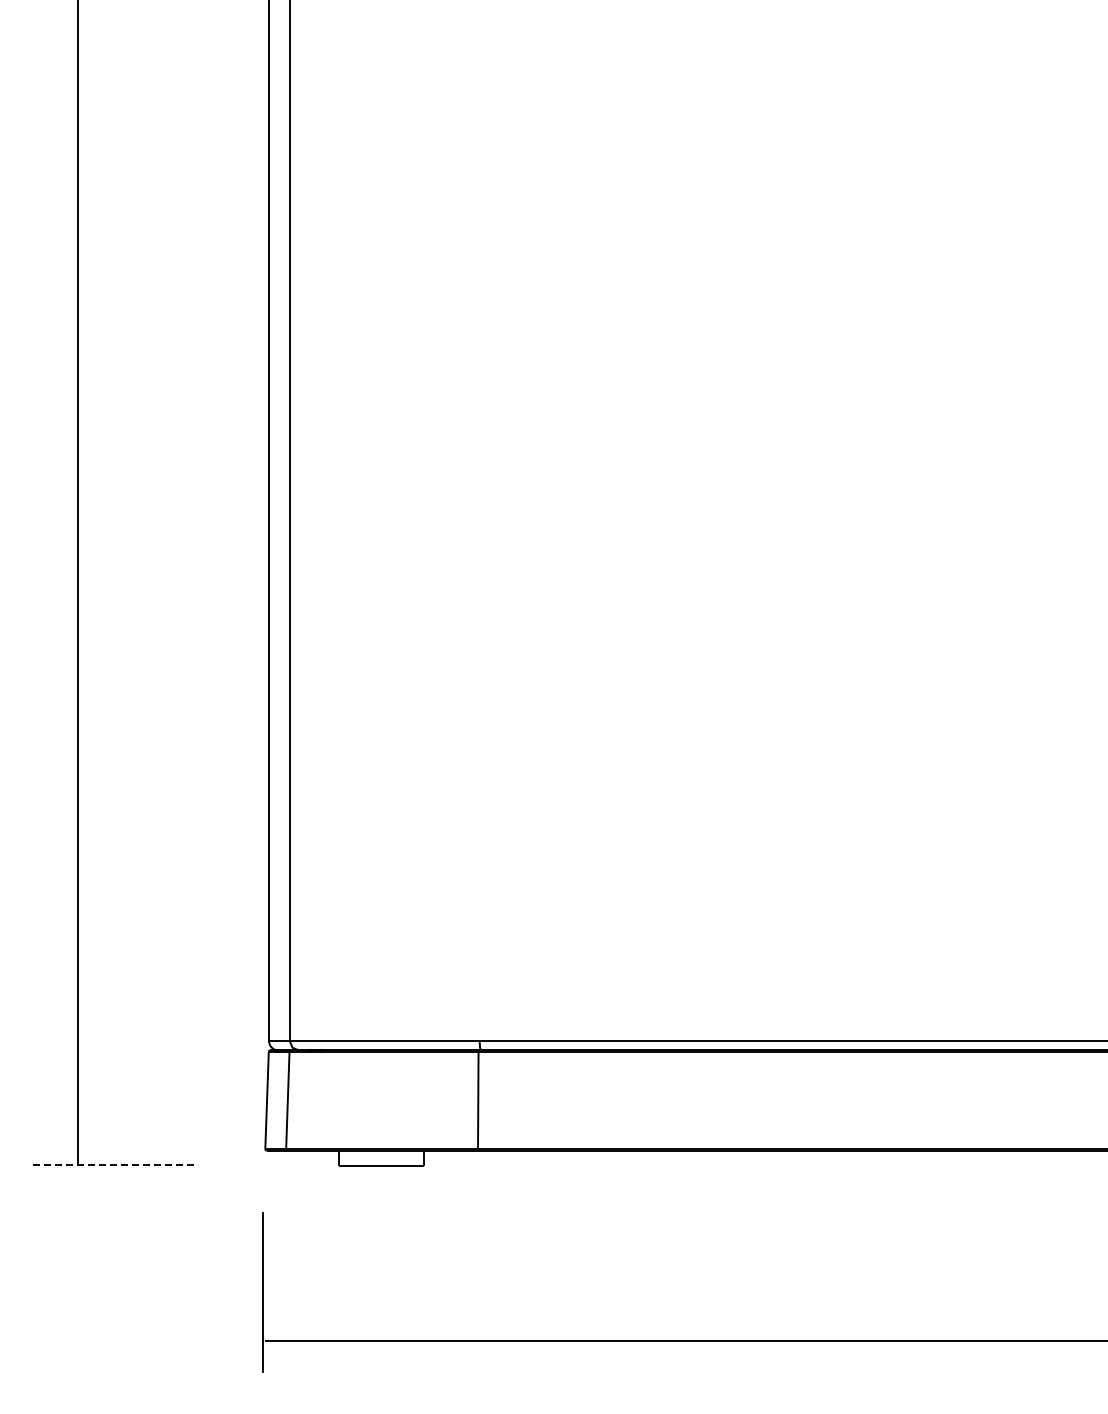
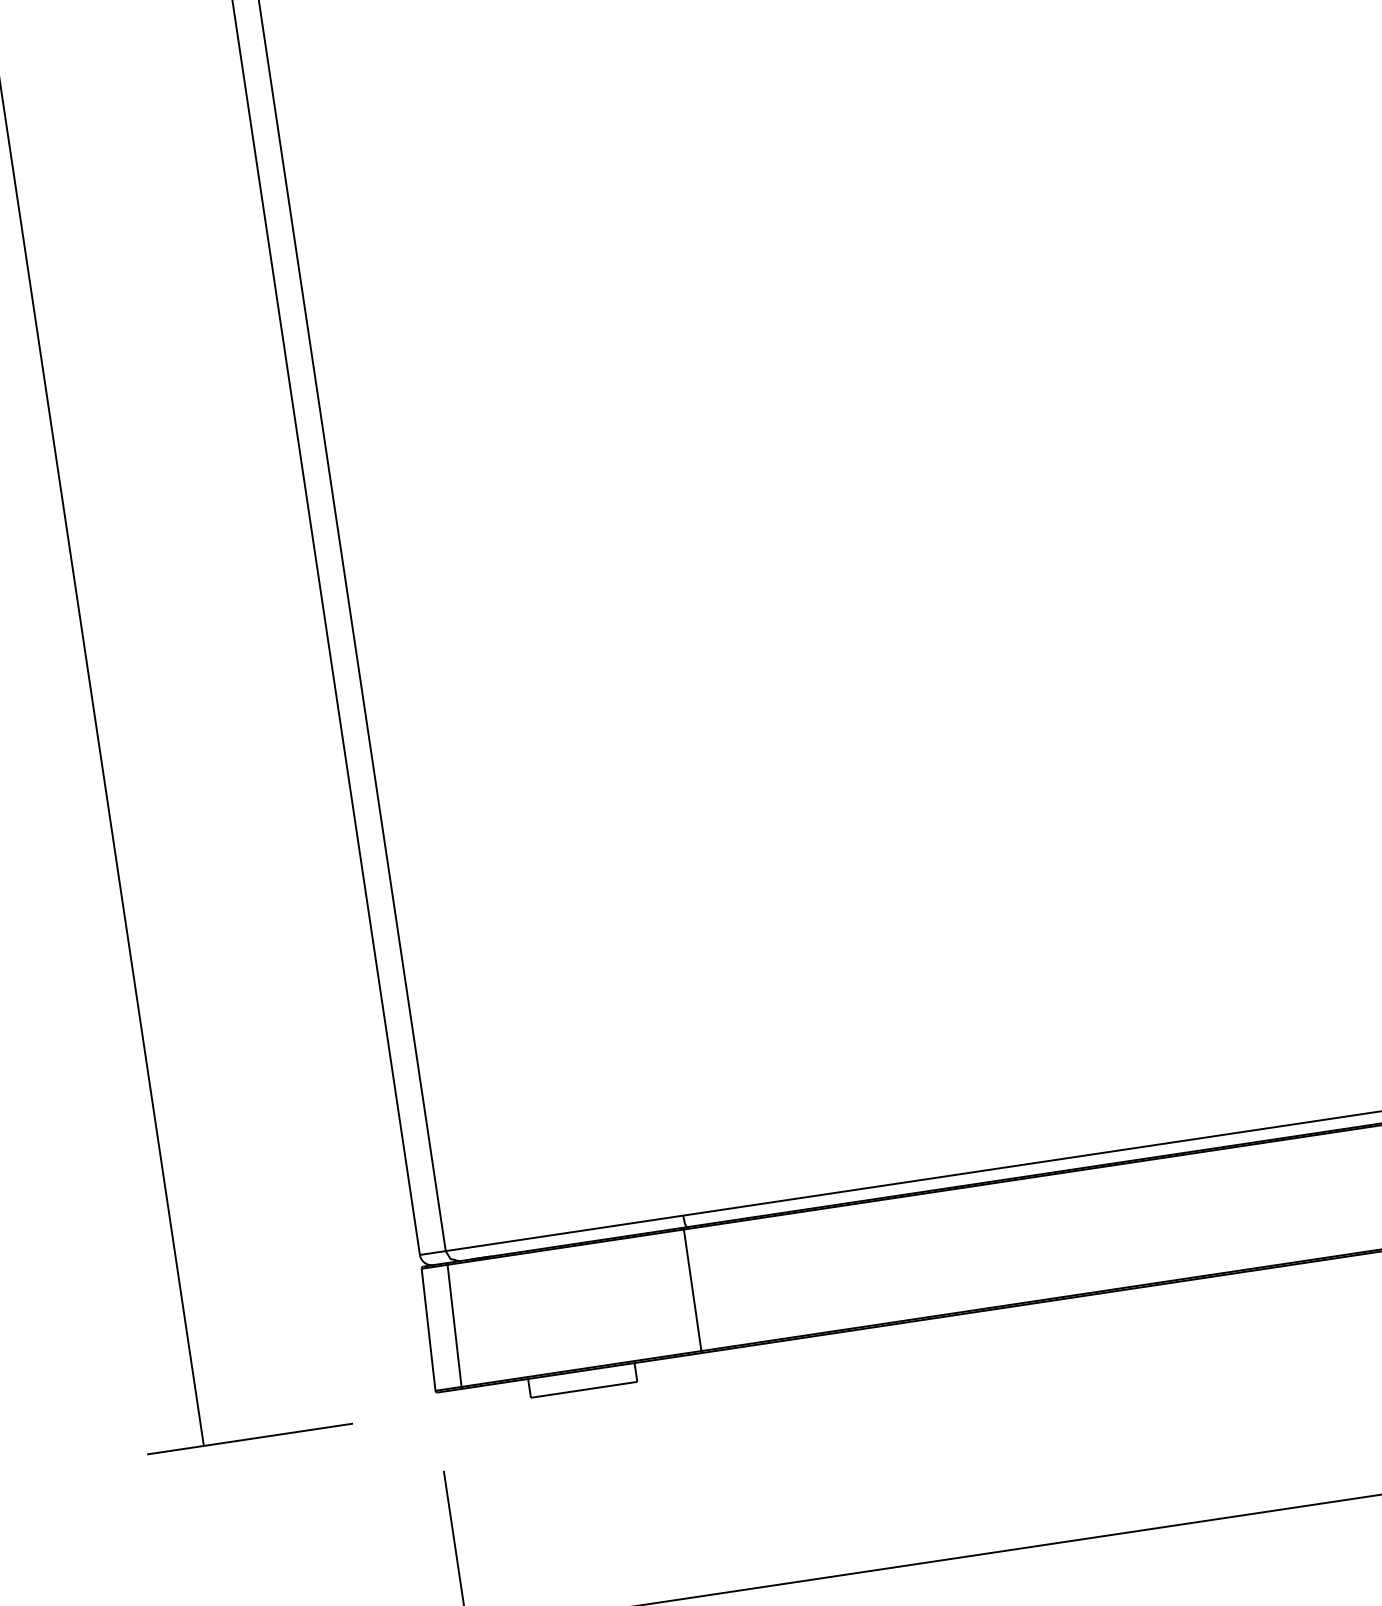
line: (114, 1165) -> (249, 1439), dashed -> solid

